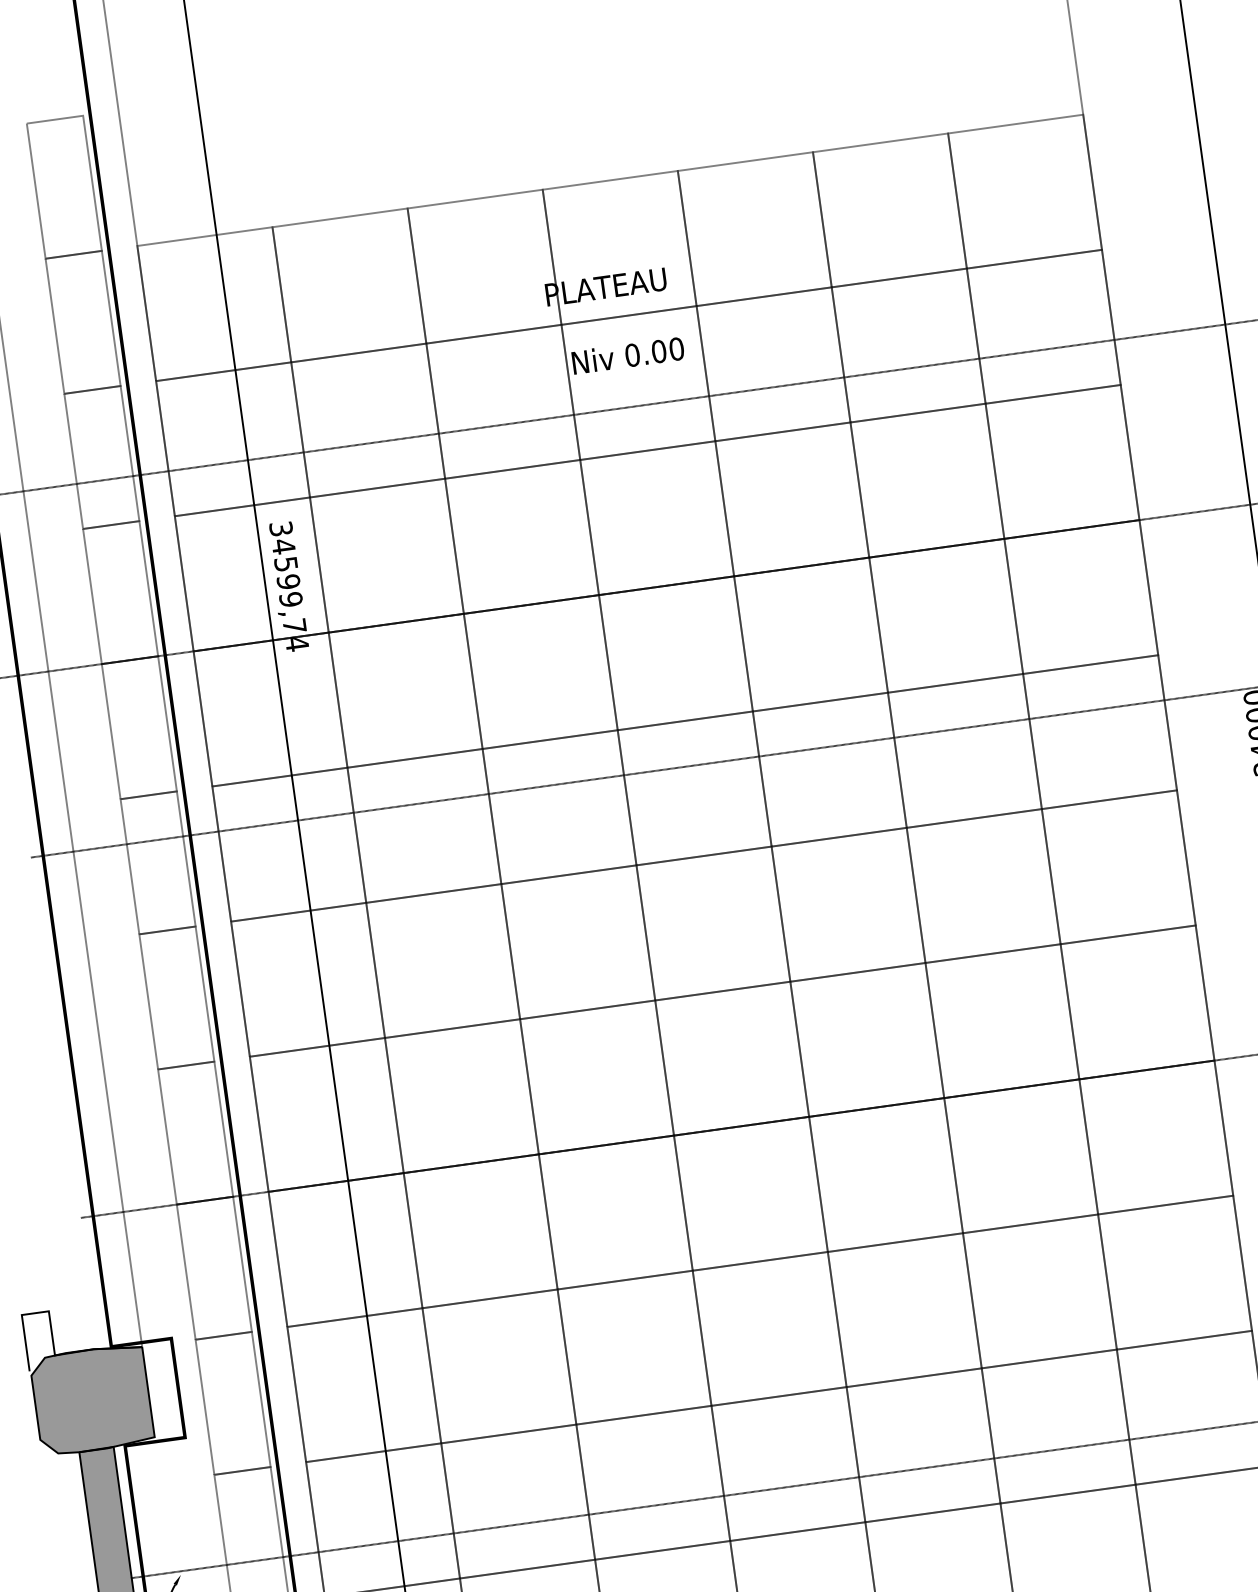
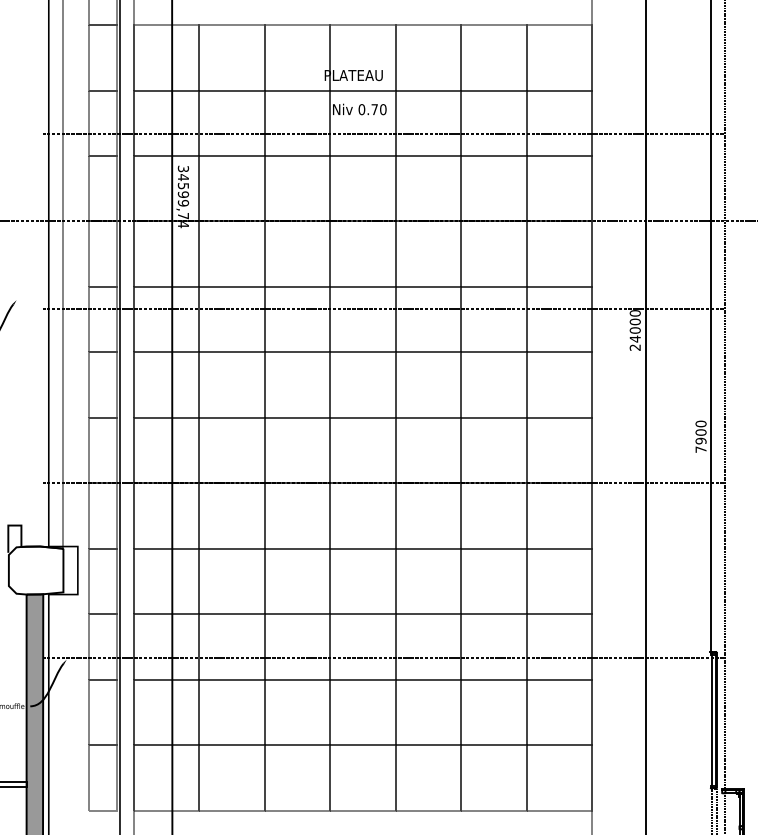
text: (658, 351) -> (374, 109), 0.00 -> 0.70
fill: (90, 1400) -> (35, 570), removed

